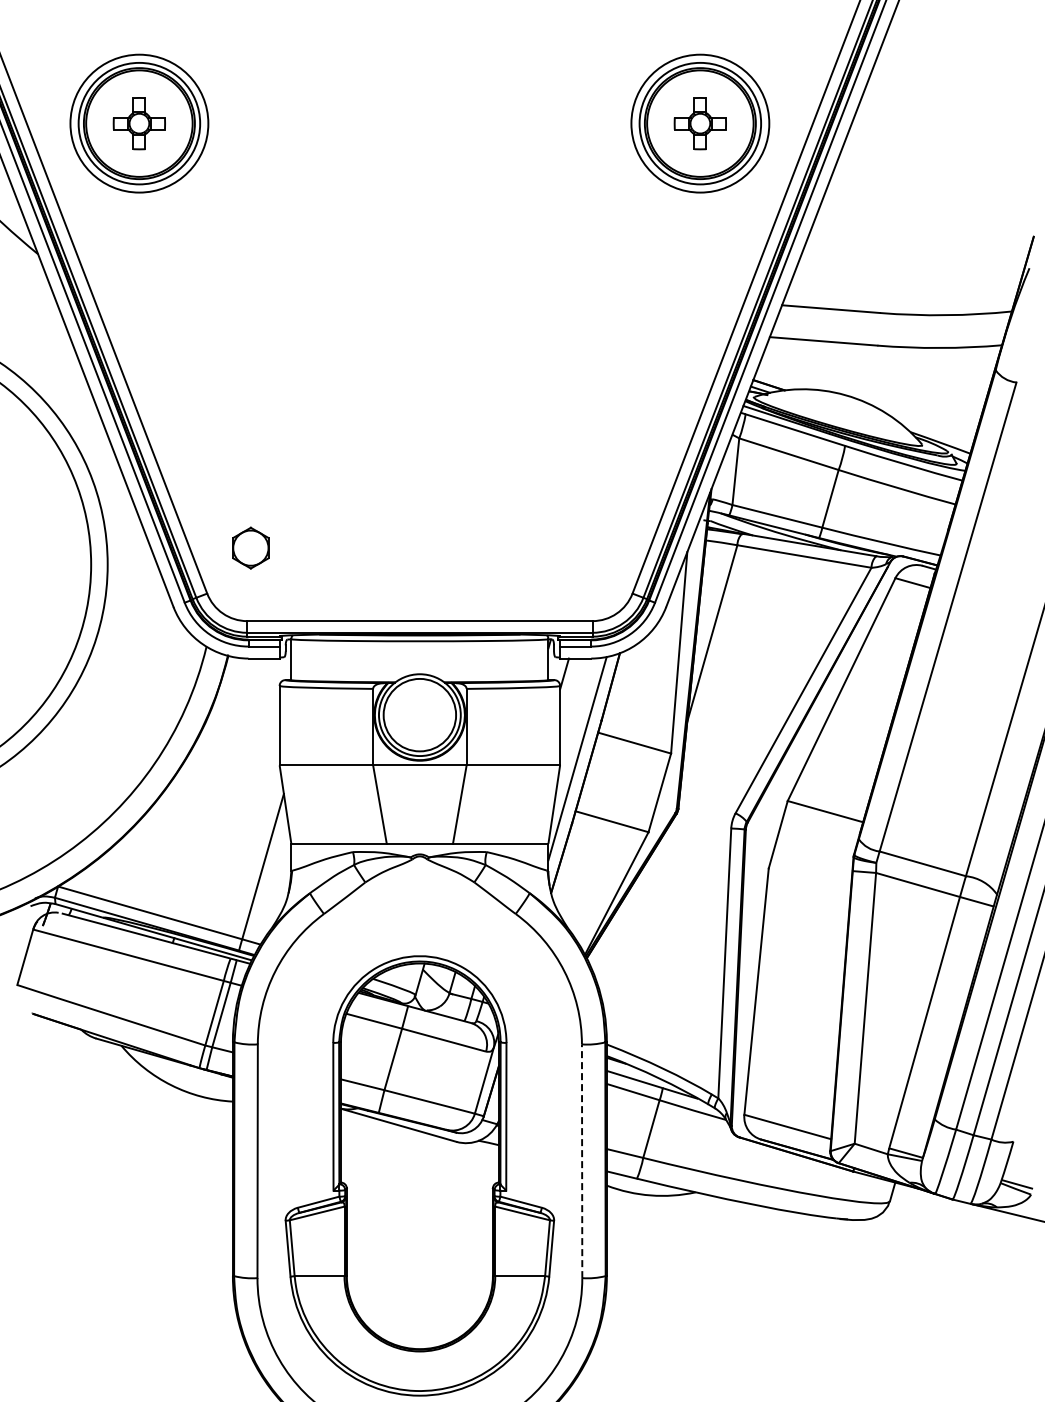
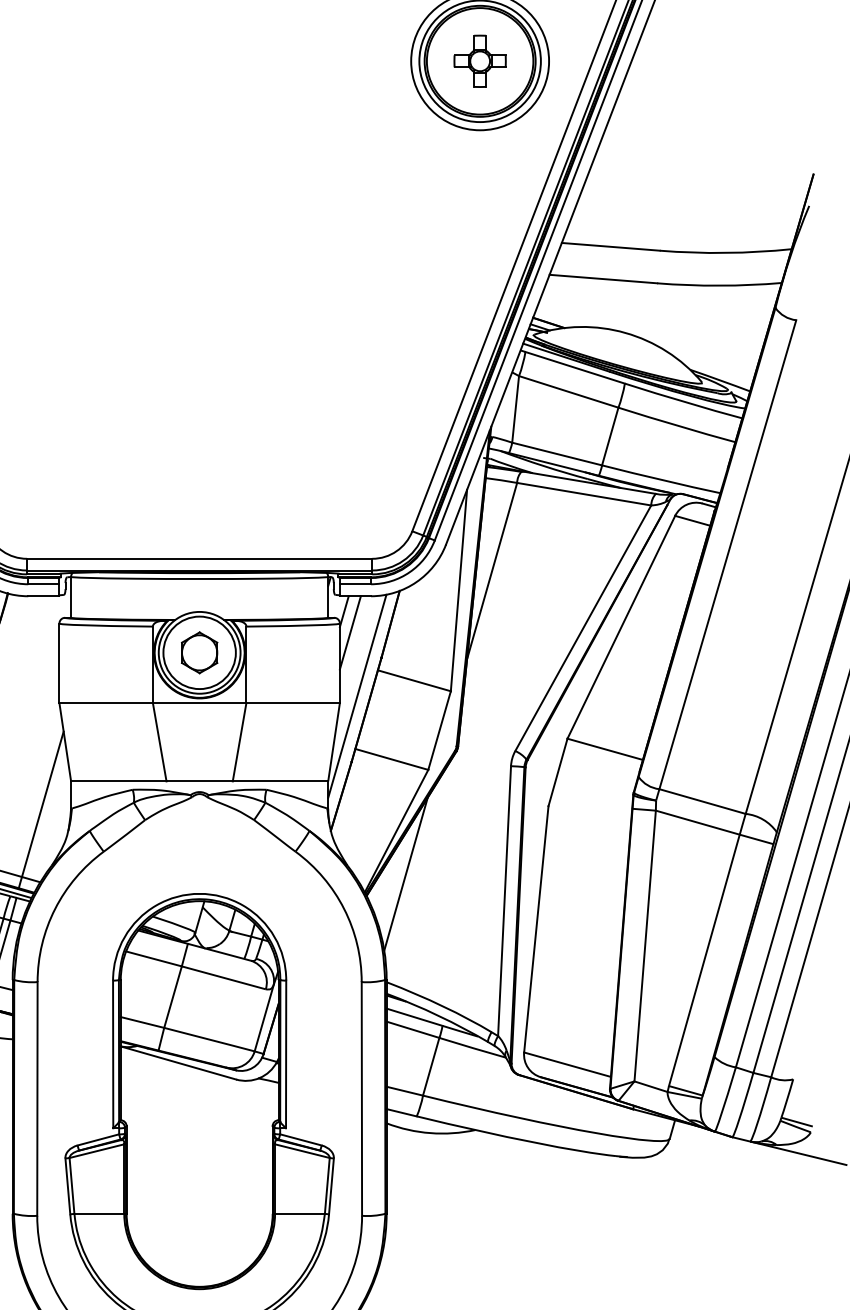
part: (250, 547) -> (199, 652), moved
line: (570, 694) -> (350, 632), added
line: (626, 935) -> (406, 873), added
line: (582, 1161) -> (362, 1099), dashed -> solid

